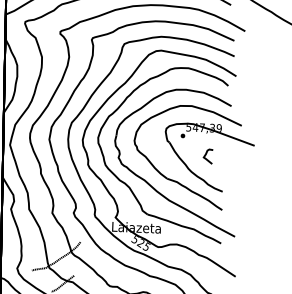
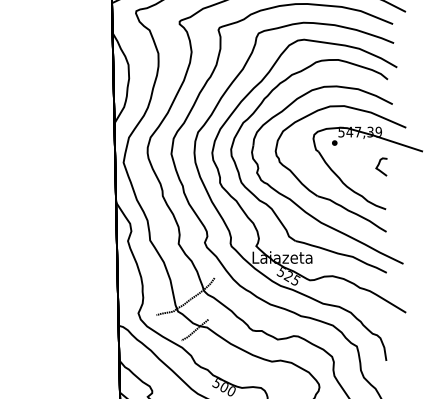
curve: (206, 155) -> (379, 165), moved

